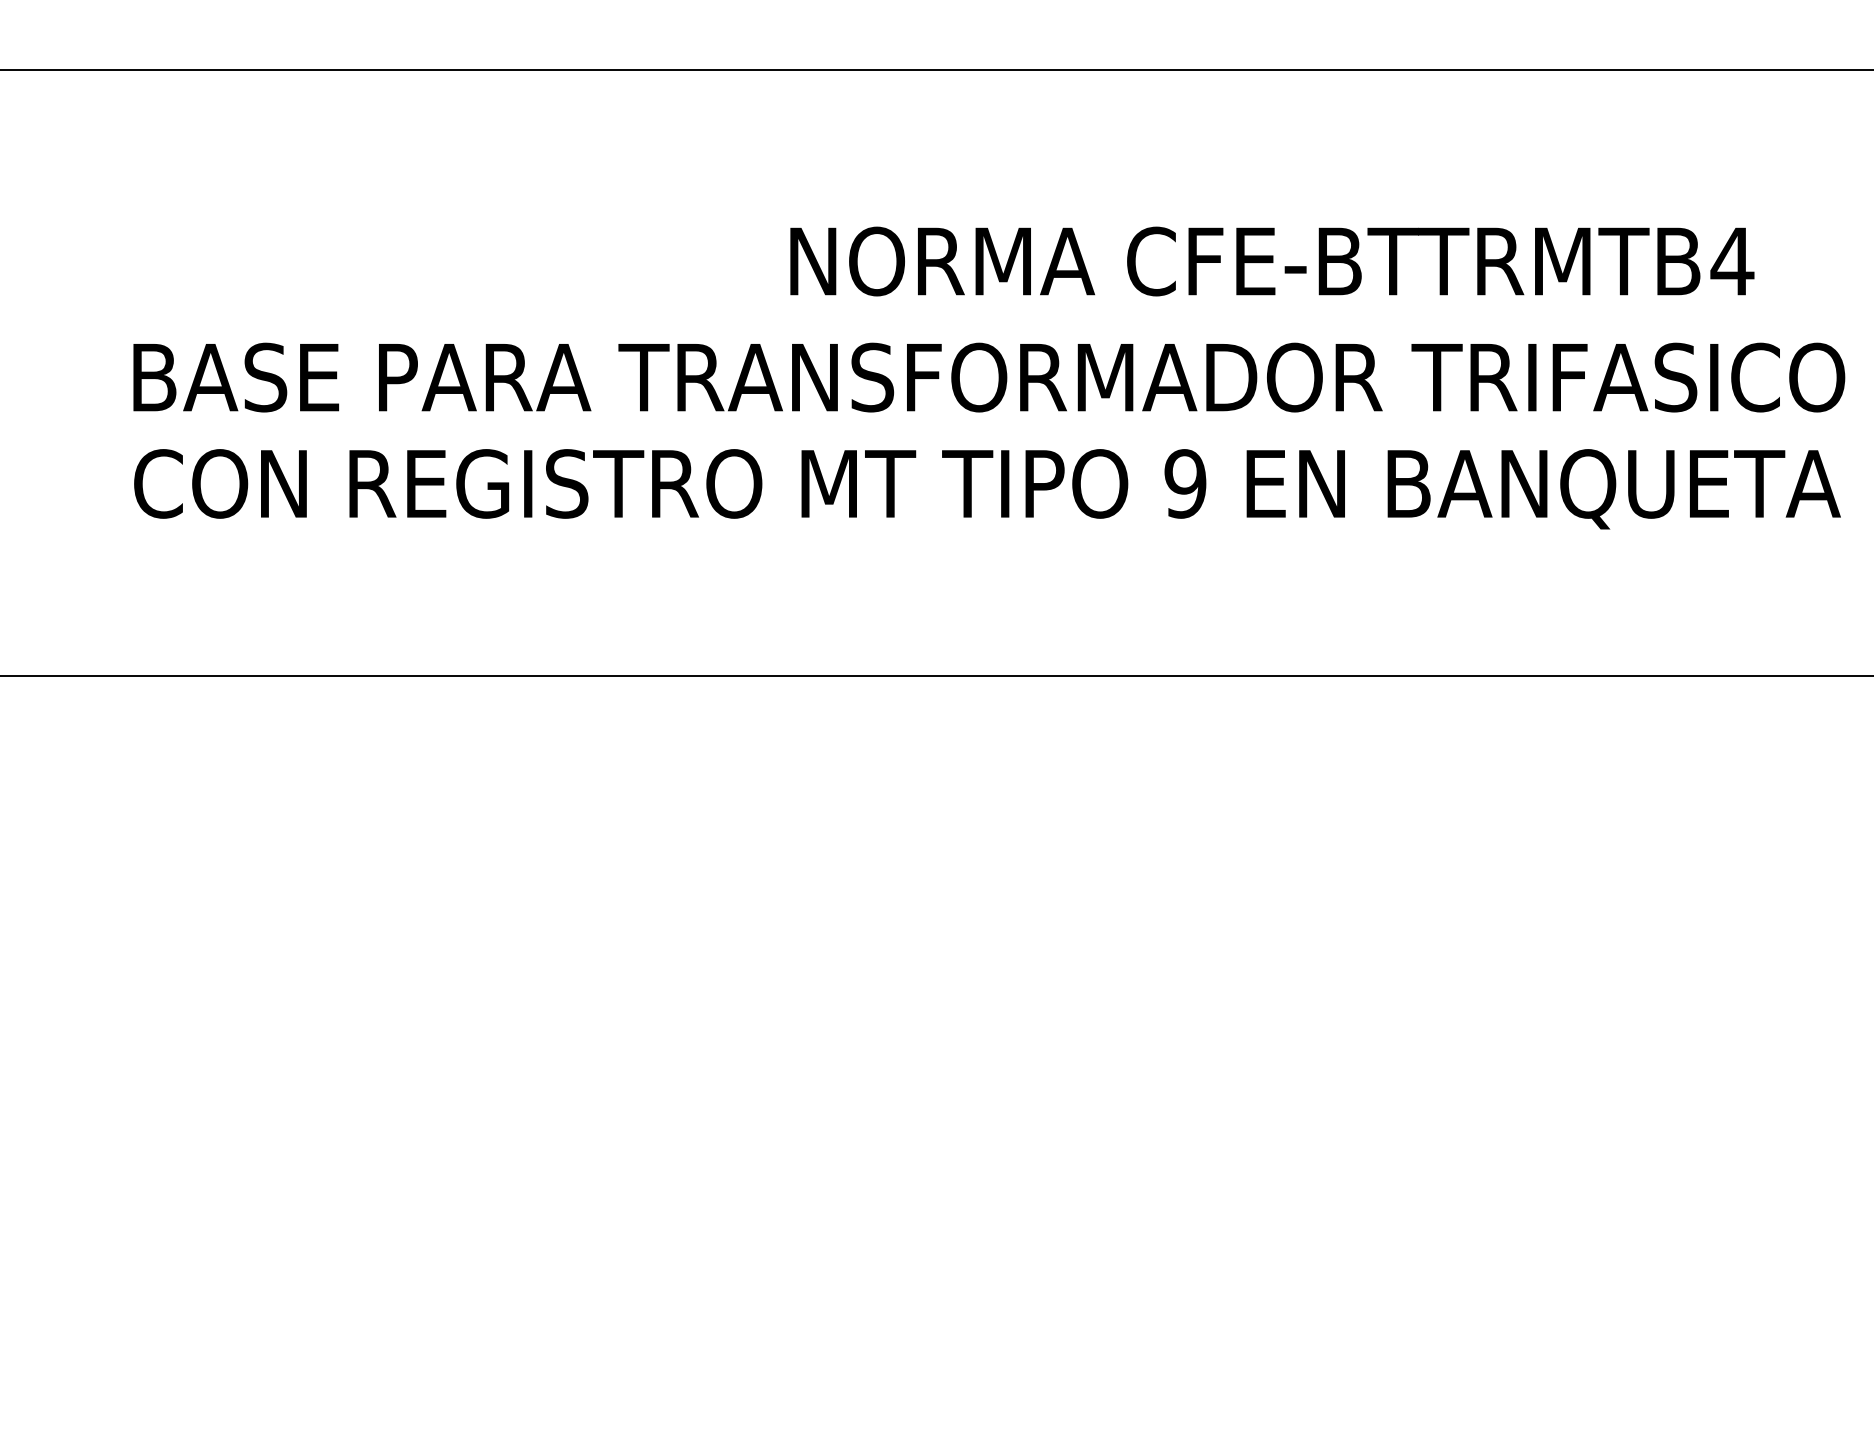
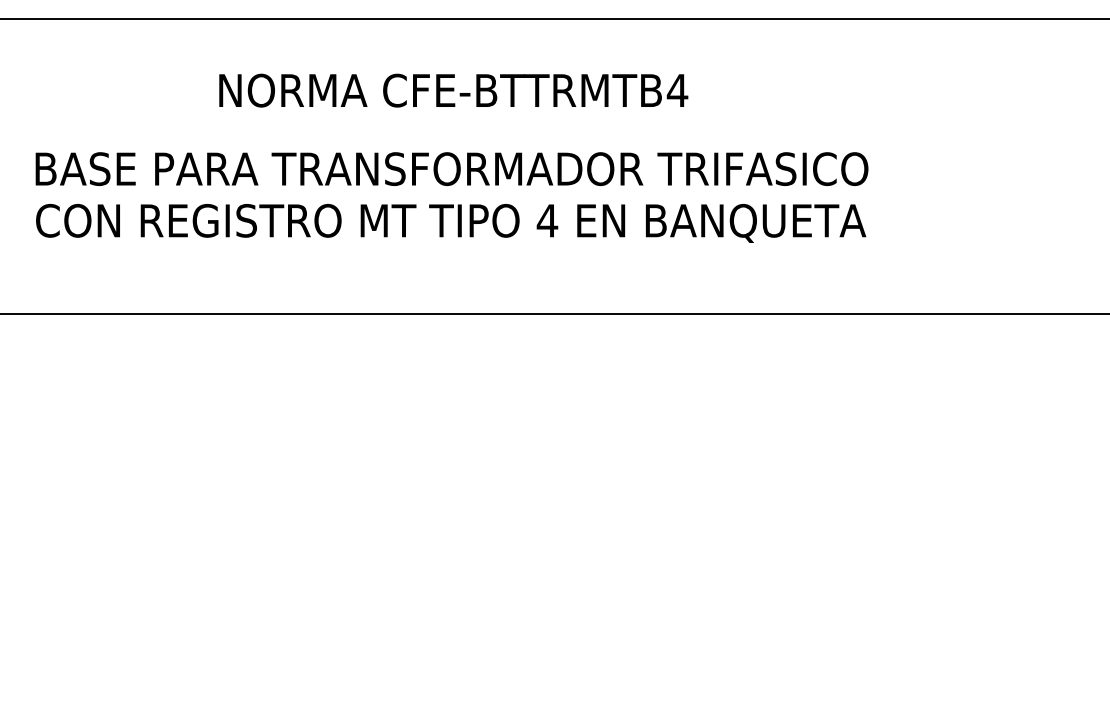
text: (1271, 261) -> (453, 90), moved
text: (1185, 483) -> (547, 220), 9 -> 4

